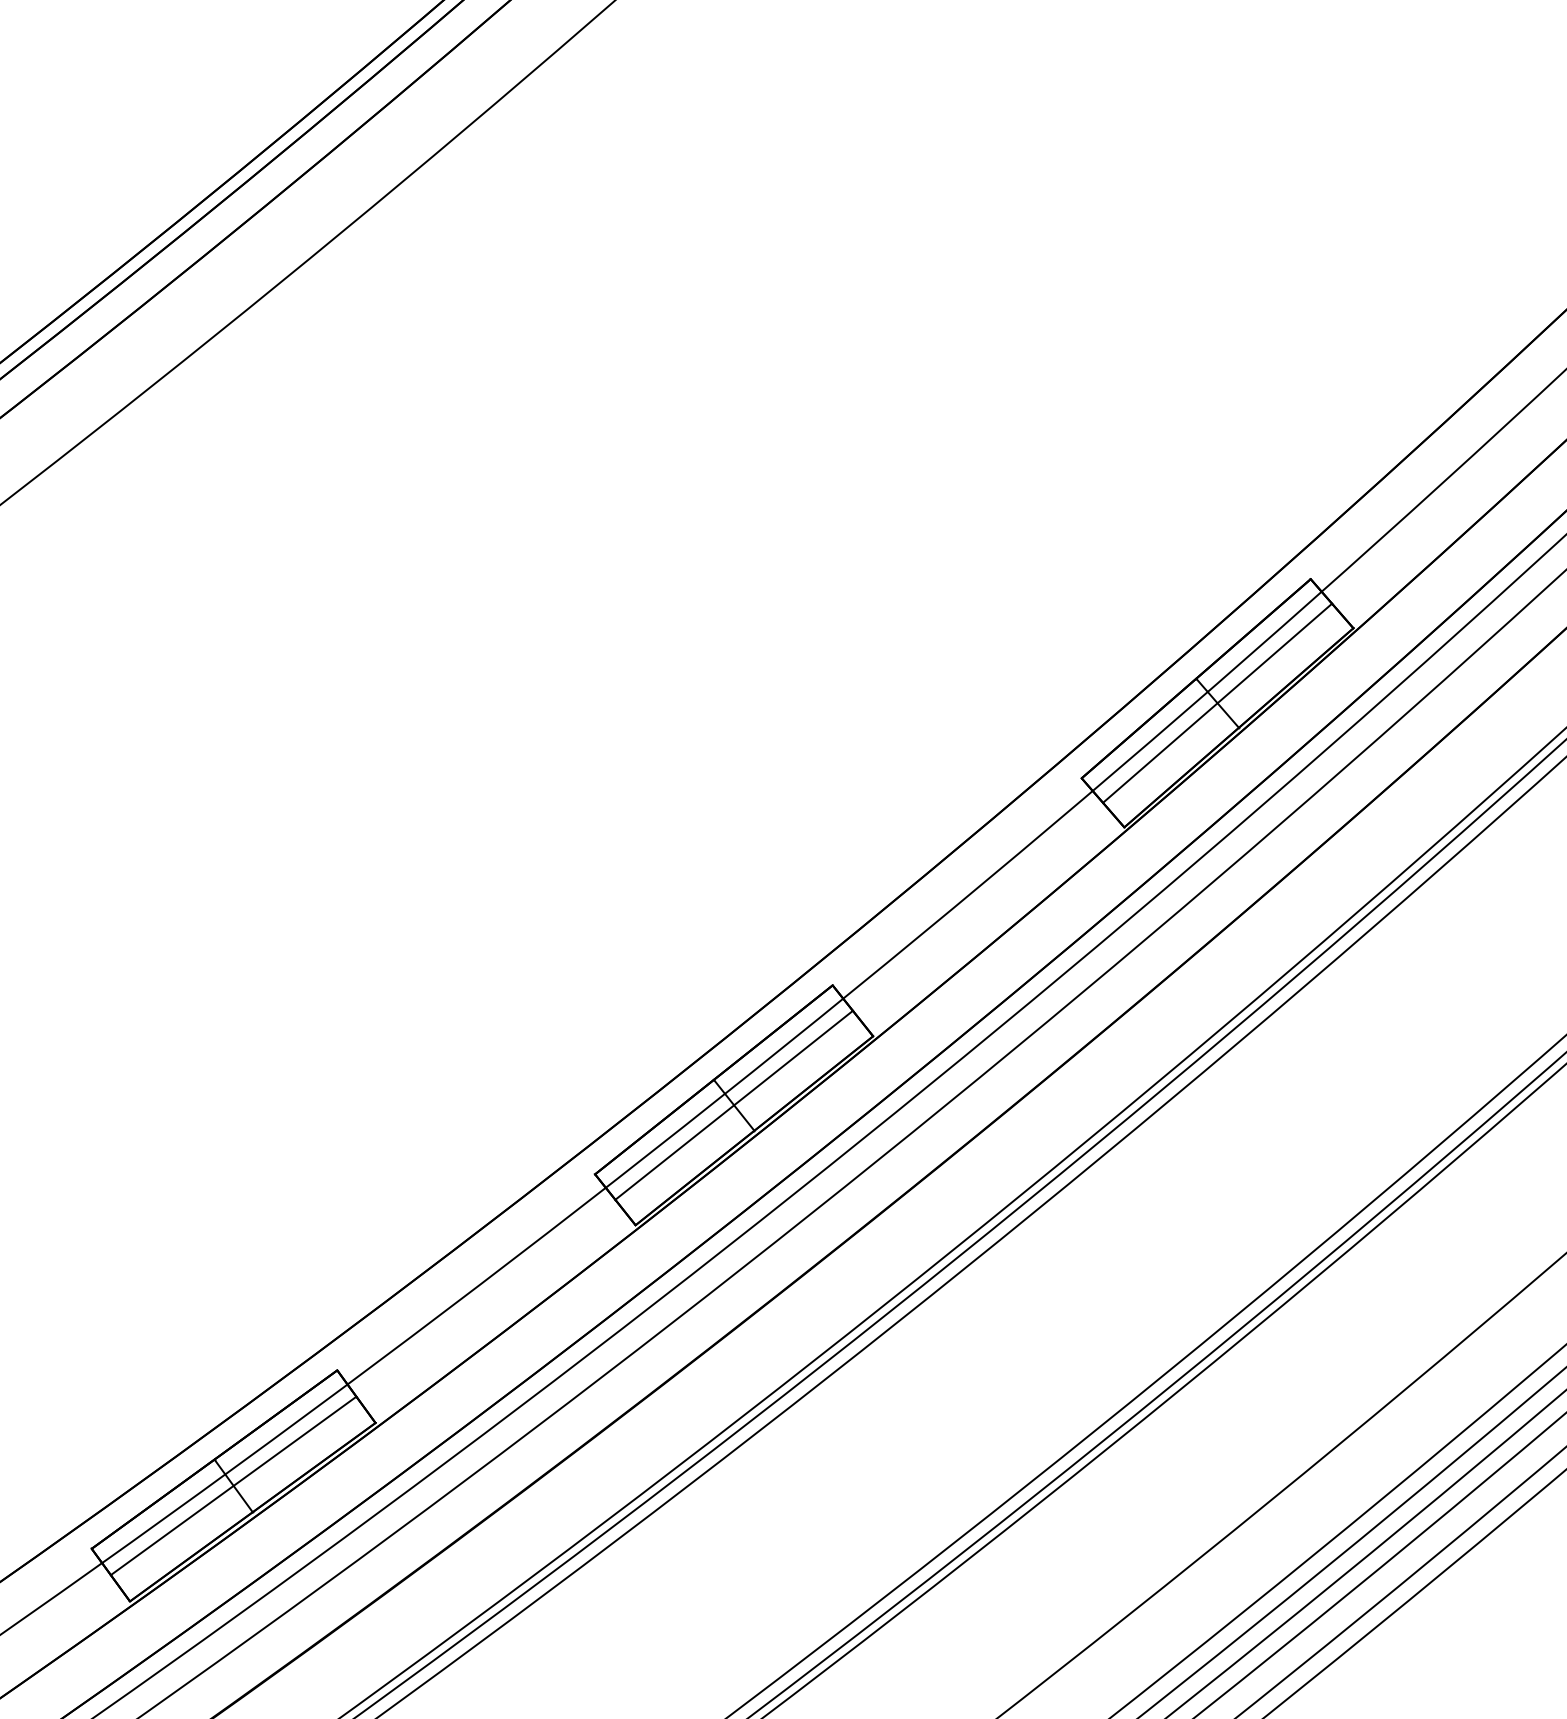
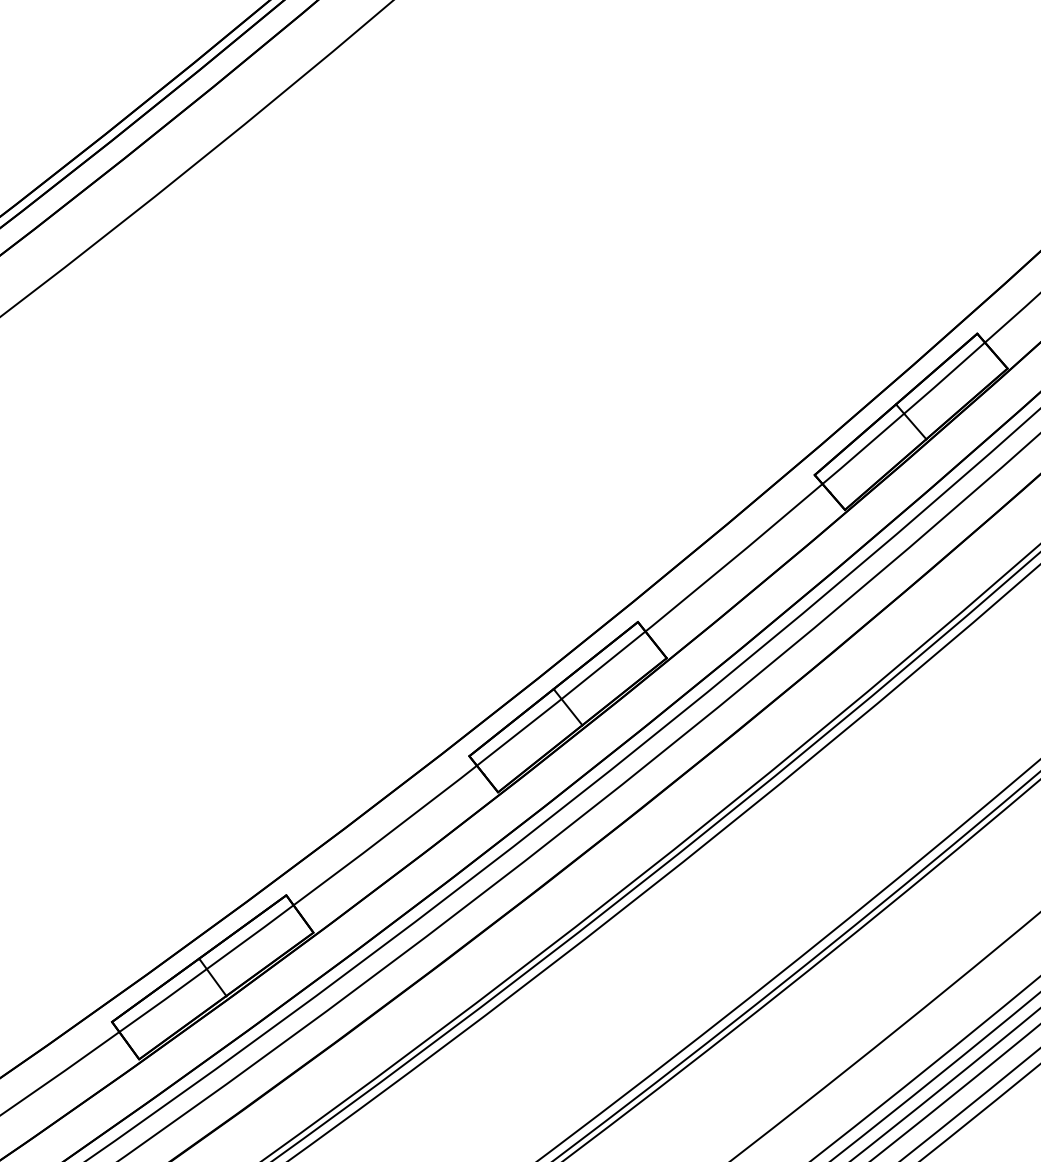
line: (1217, 702) -> (911, 421), removed
line: (733, 1104) -> (567, 706), removed
line: (233, 1485) -> (212, 977), removed

